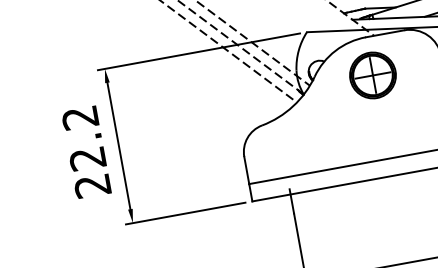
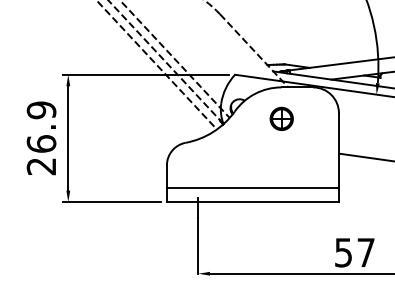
part: (372, 74) -> (281, 118), size x0.6
text: (83, 137) -> (41, 126), 22.2 -> 26.9

